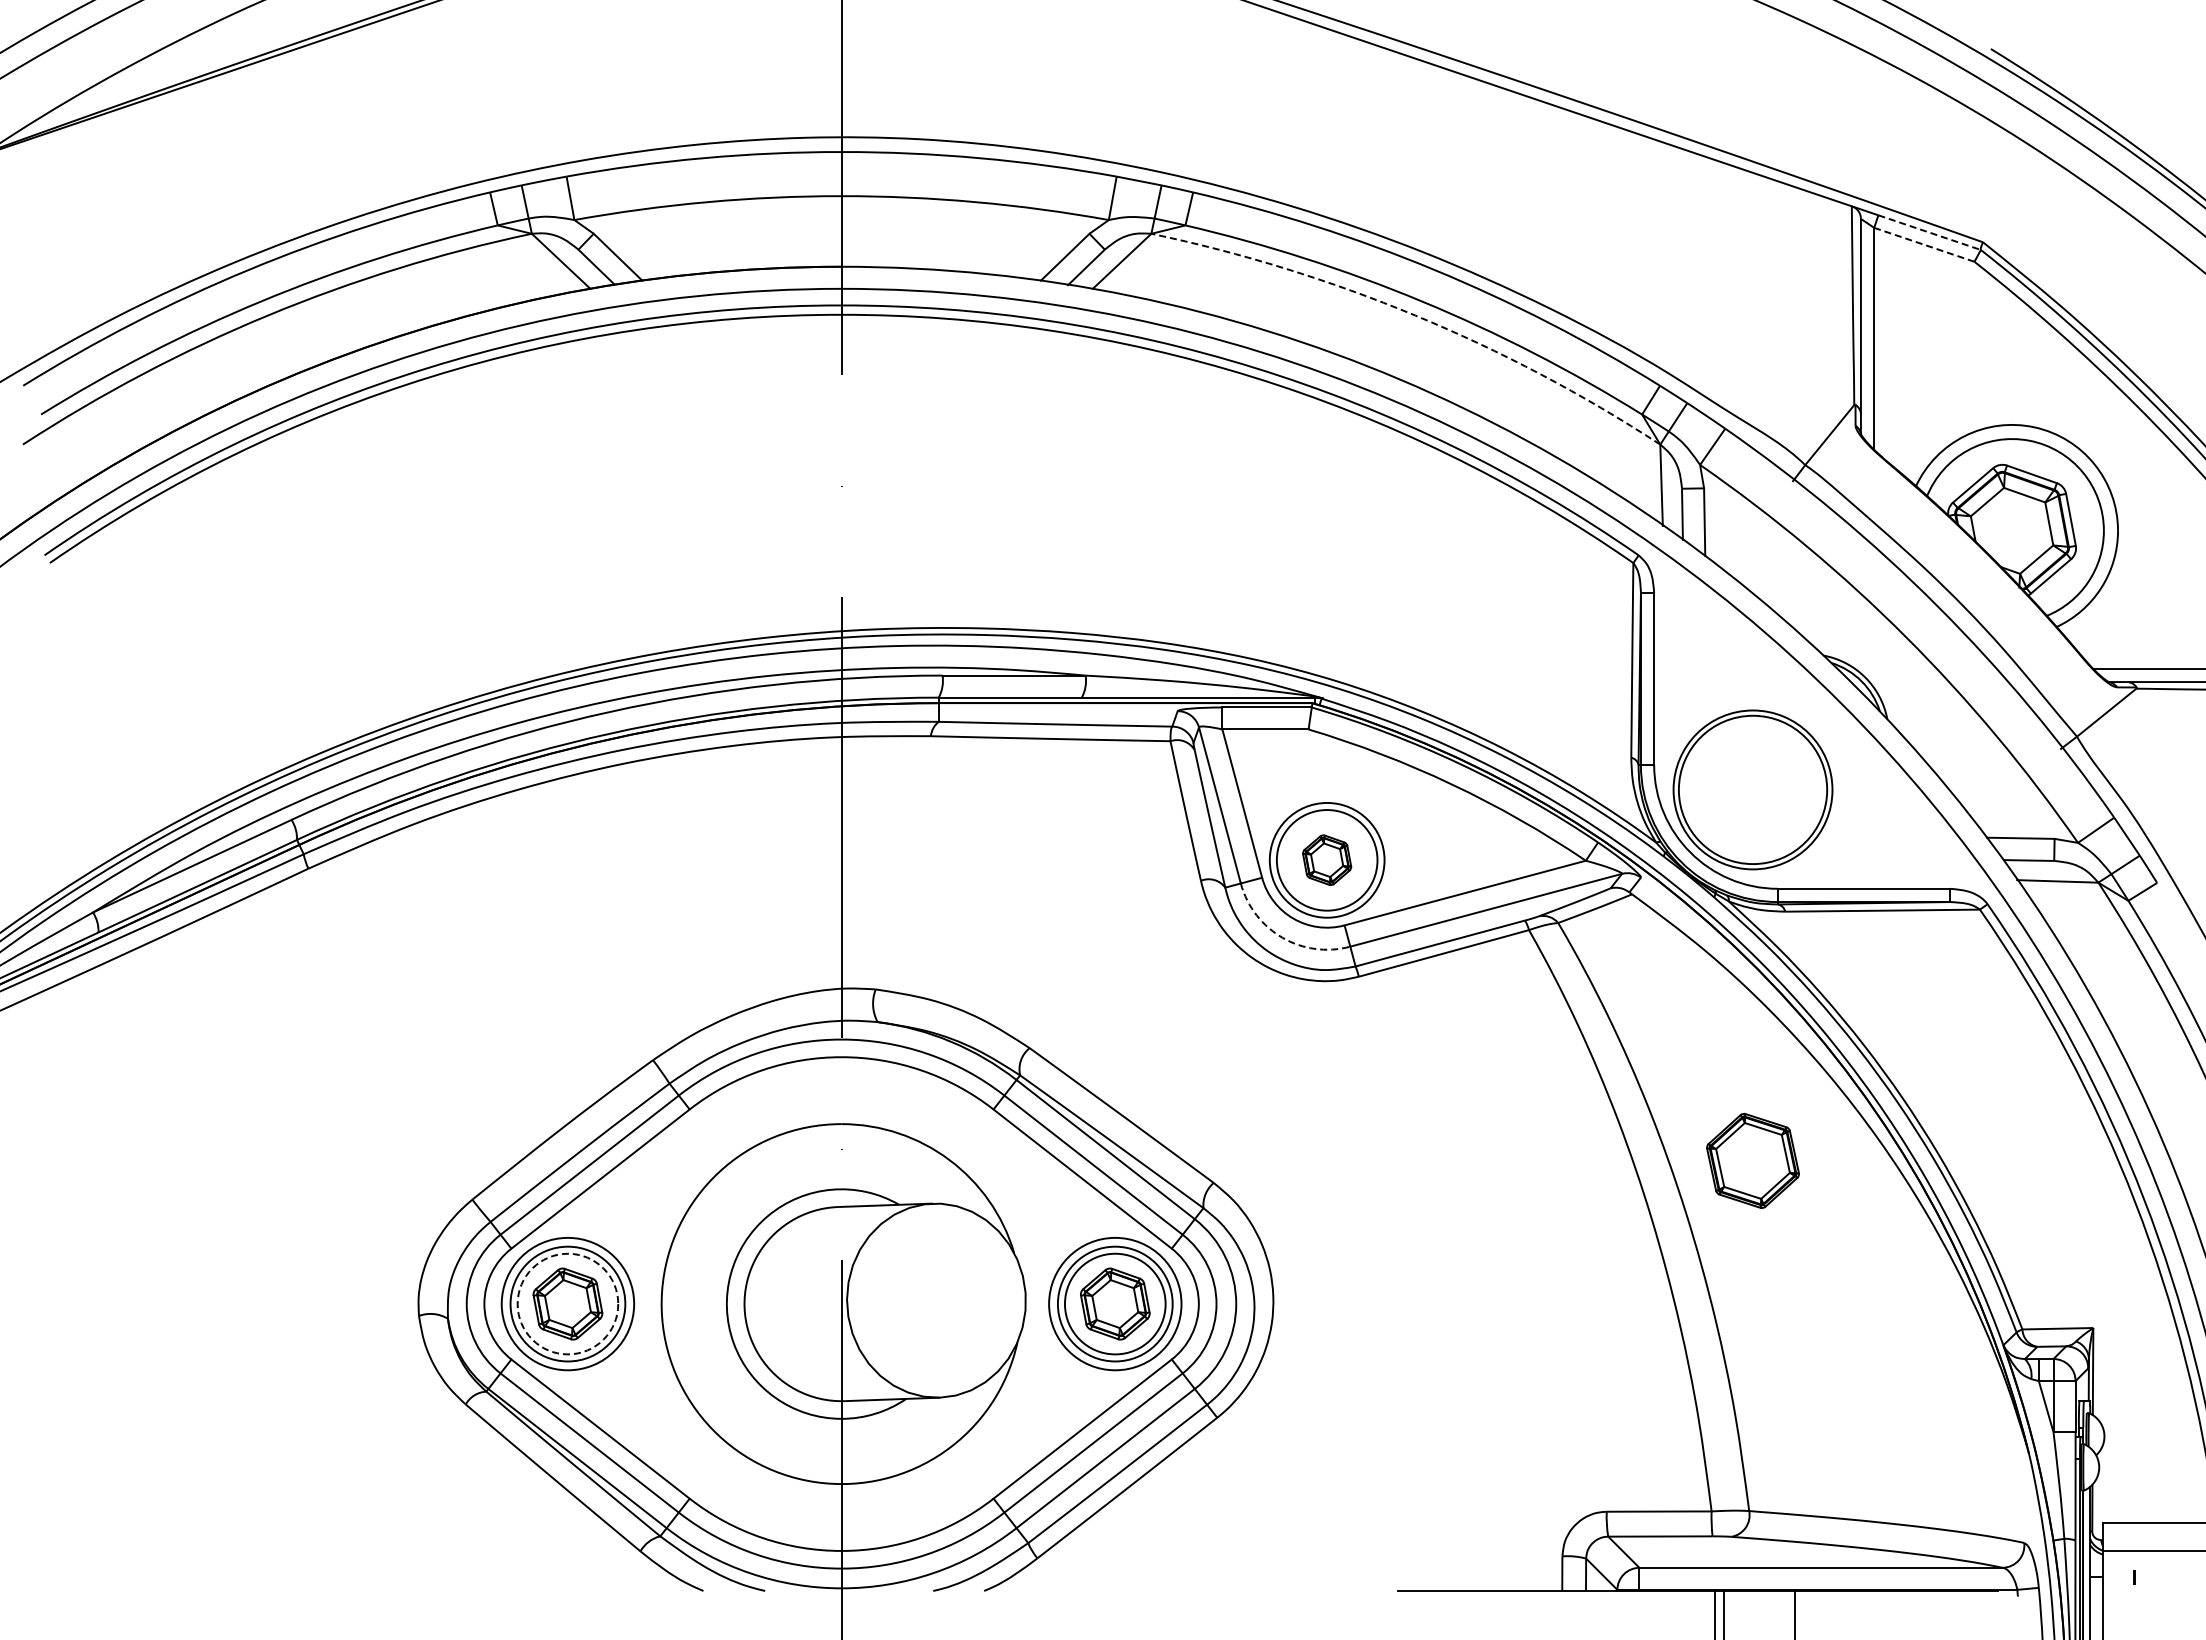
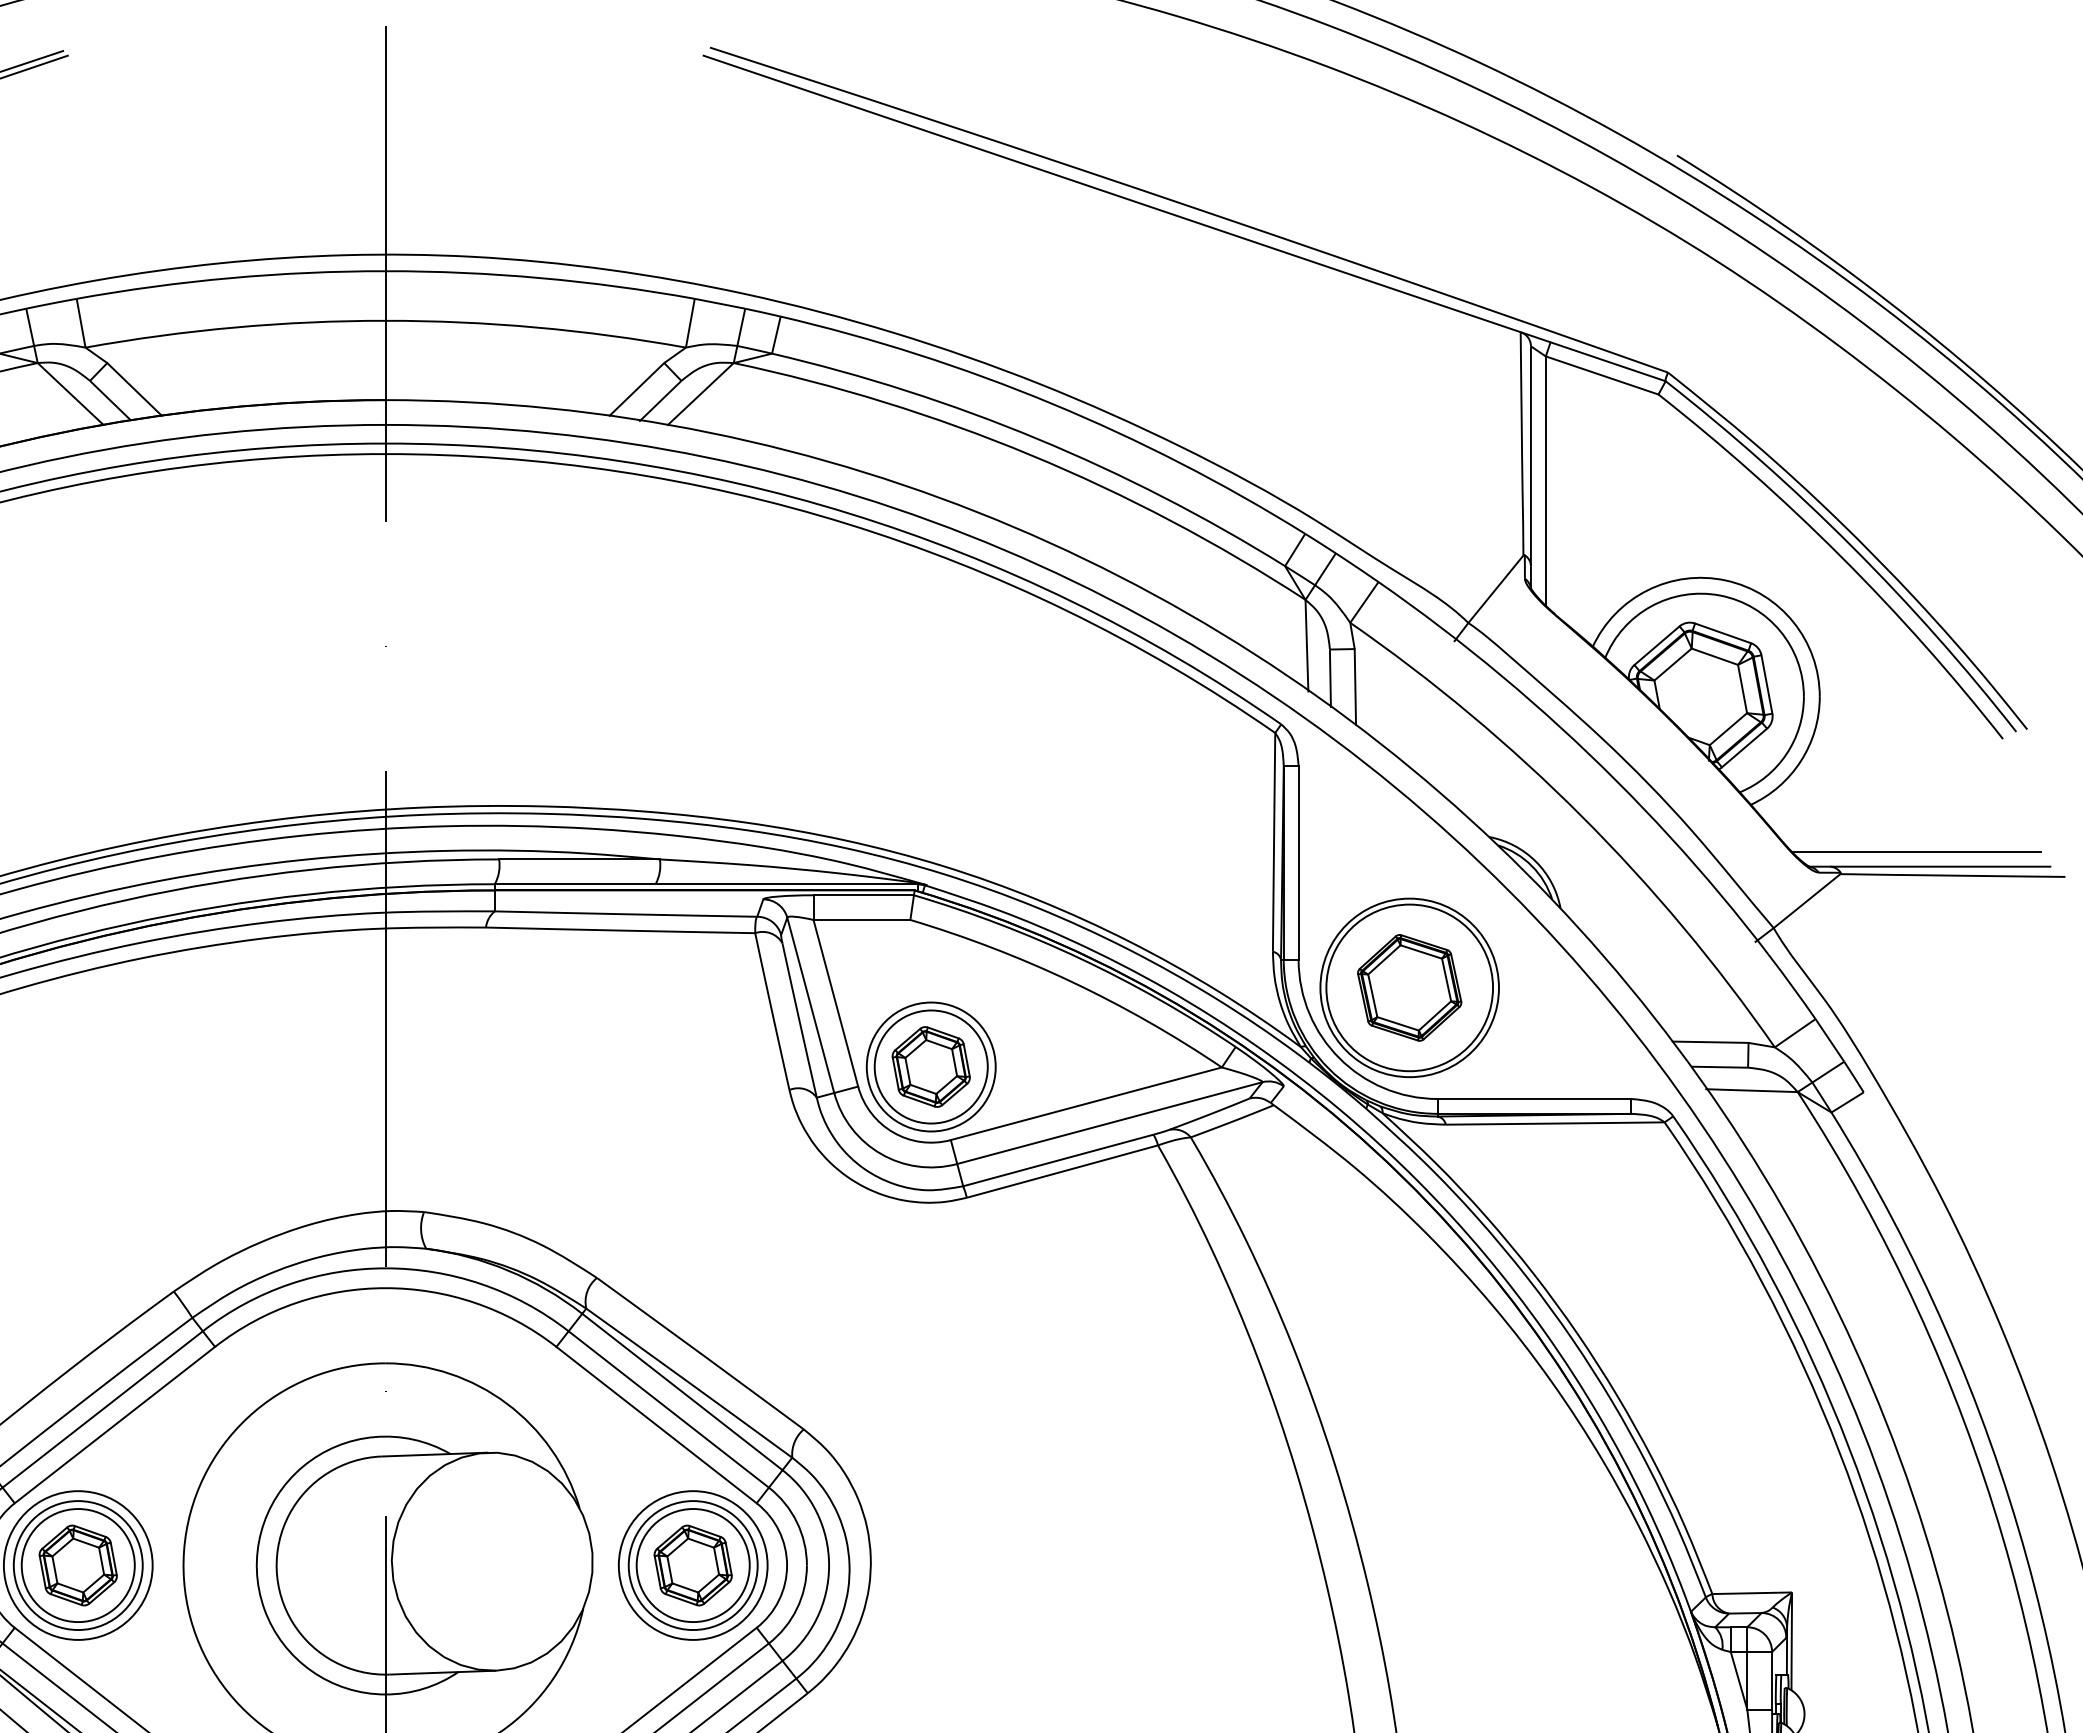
line: (1930, 232) -> (1609, 361), dashed -> solid
line: (1924, 244) -> (1602, 375), dashed -> solid
arc: (1415, 315) -> (1030, 454), dashed -> solid
part: (1326, 859) -> (930, 1066), size x1.43
arc: (1282, 937) -> (881, 1153), dashed -> solid
part: (1752, 1160) -> (1409, 987), moved
circle: (567, 1303) -> (77, 1564), dashed -> solid

